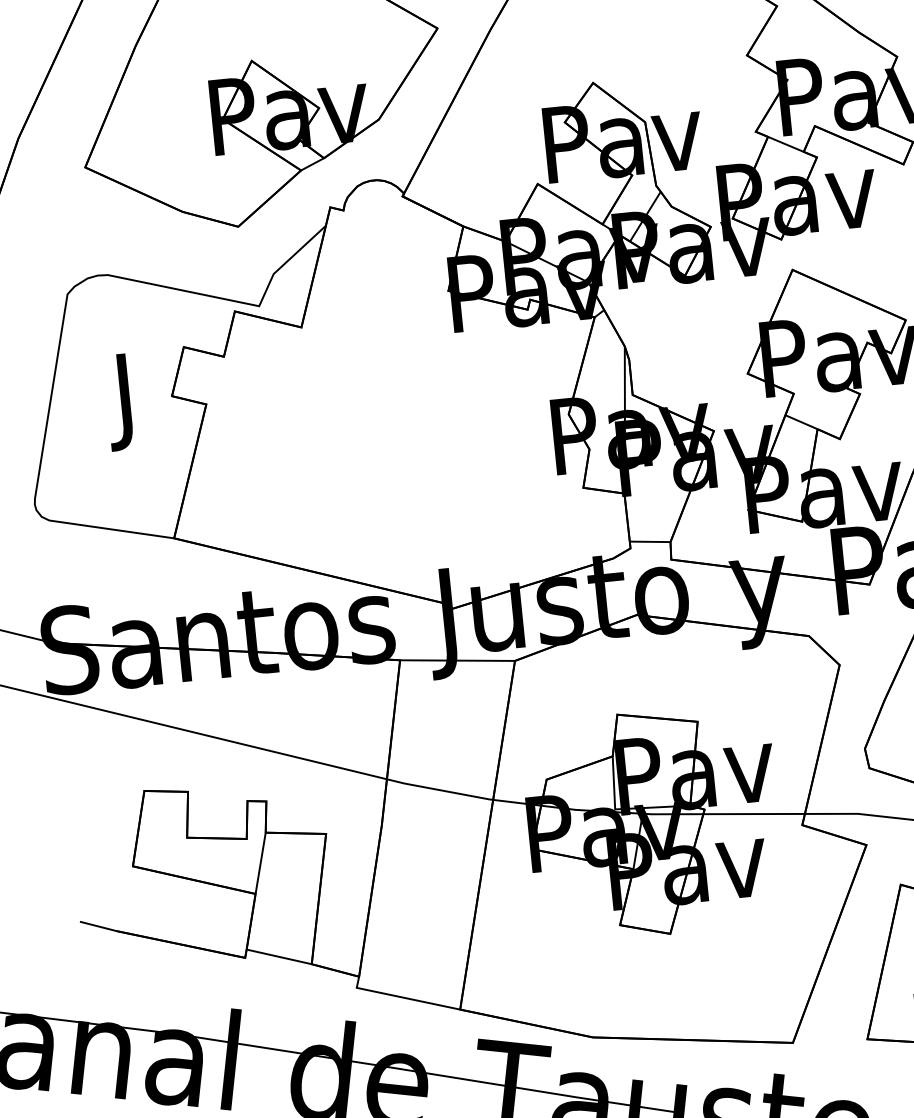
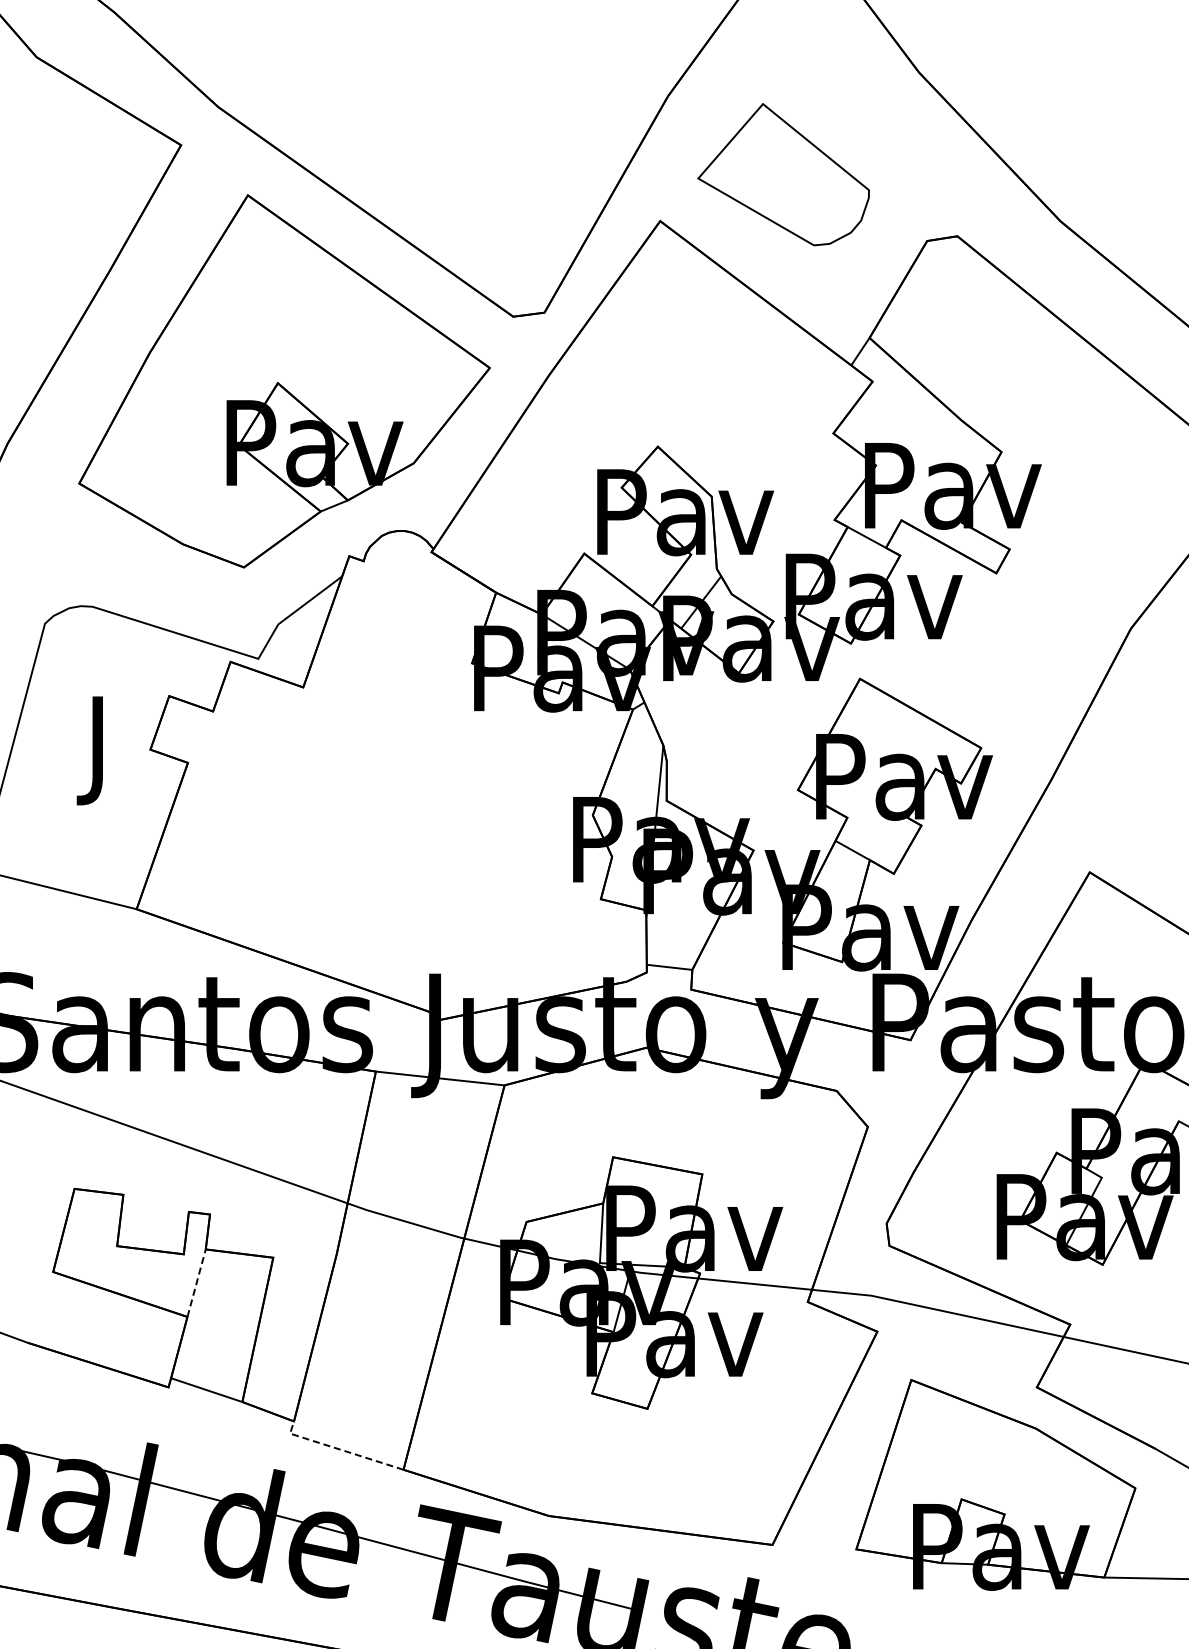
line: (260, 863) -> (196, 1283), solid -> dashed
line: (402, 997) -> (340, 1449), solid -> dashed

